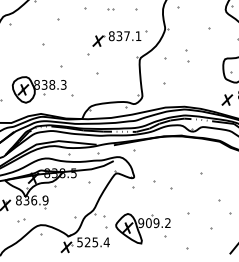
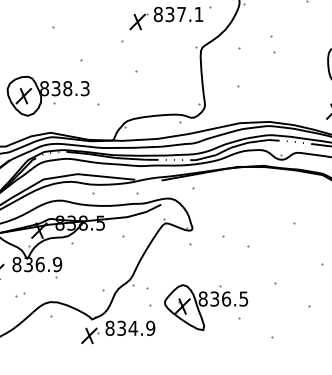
text: (154, 223) -> (223, 299), 909.2 -> 836.5
text: (93, 242) -> (130, 328), 525.4 -> 834.9

